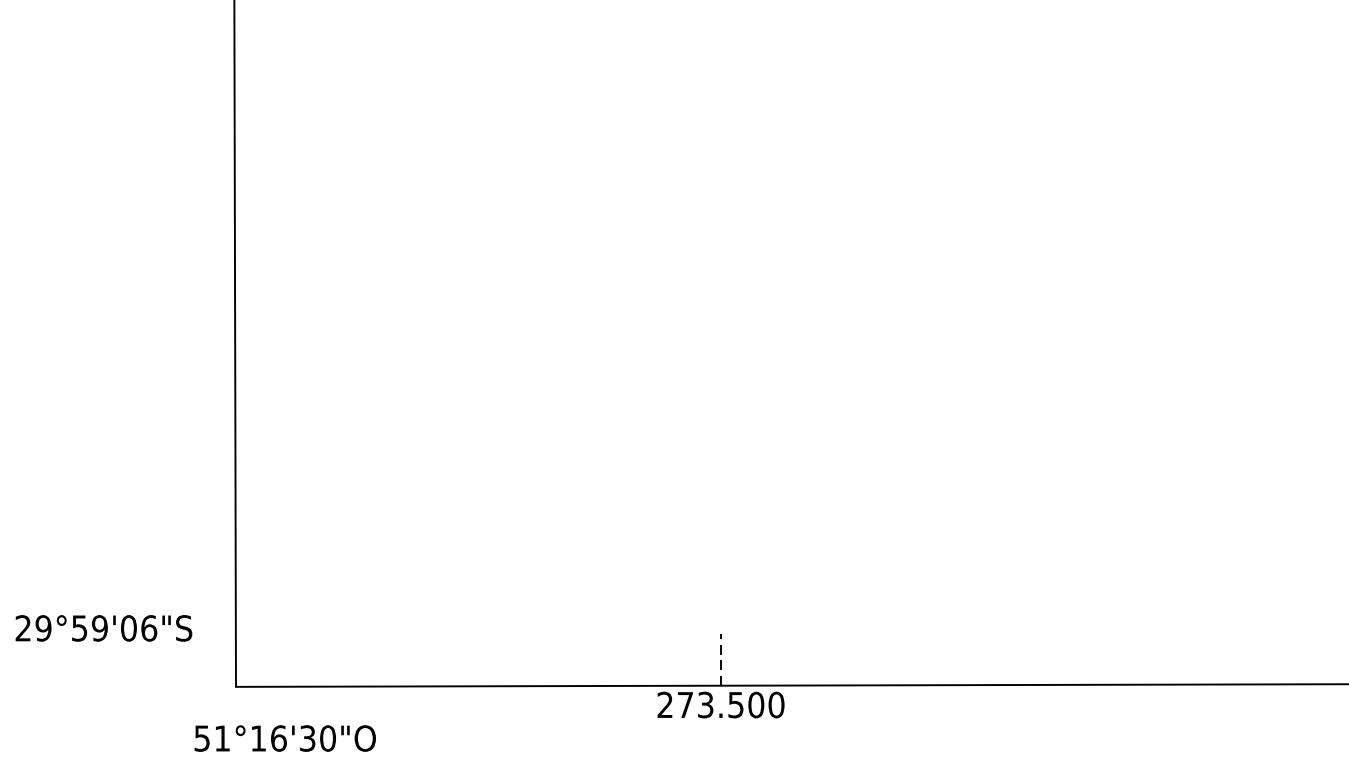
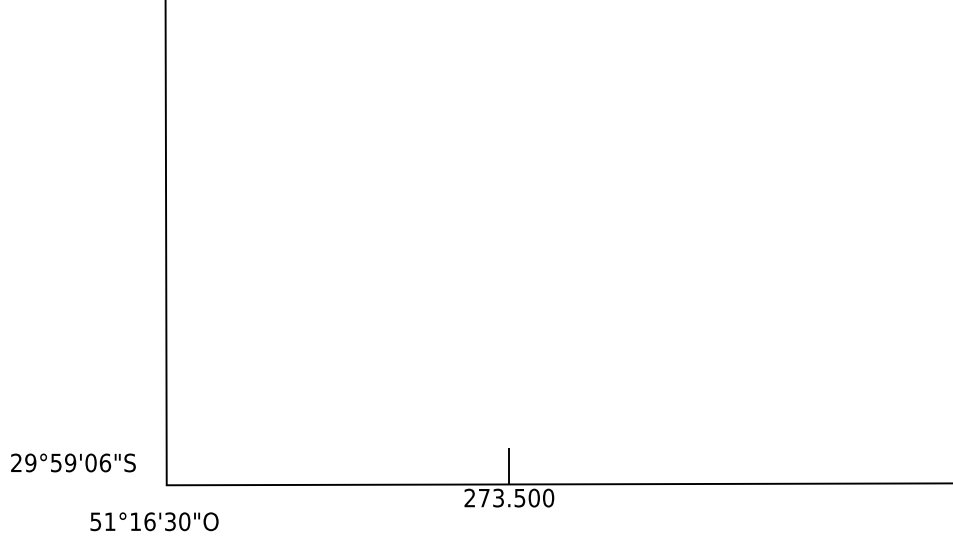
text: (104, 627) -> (73, 462), moved
line: (721, 658) -> (509, 465), dashed -> solid
text: (285, 738) -> (154, 521), moved

